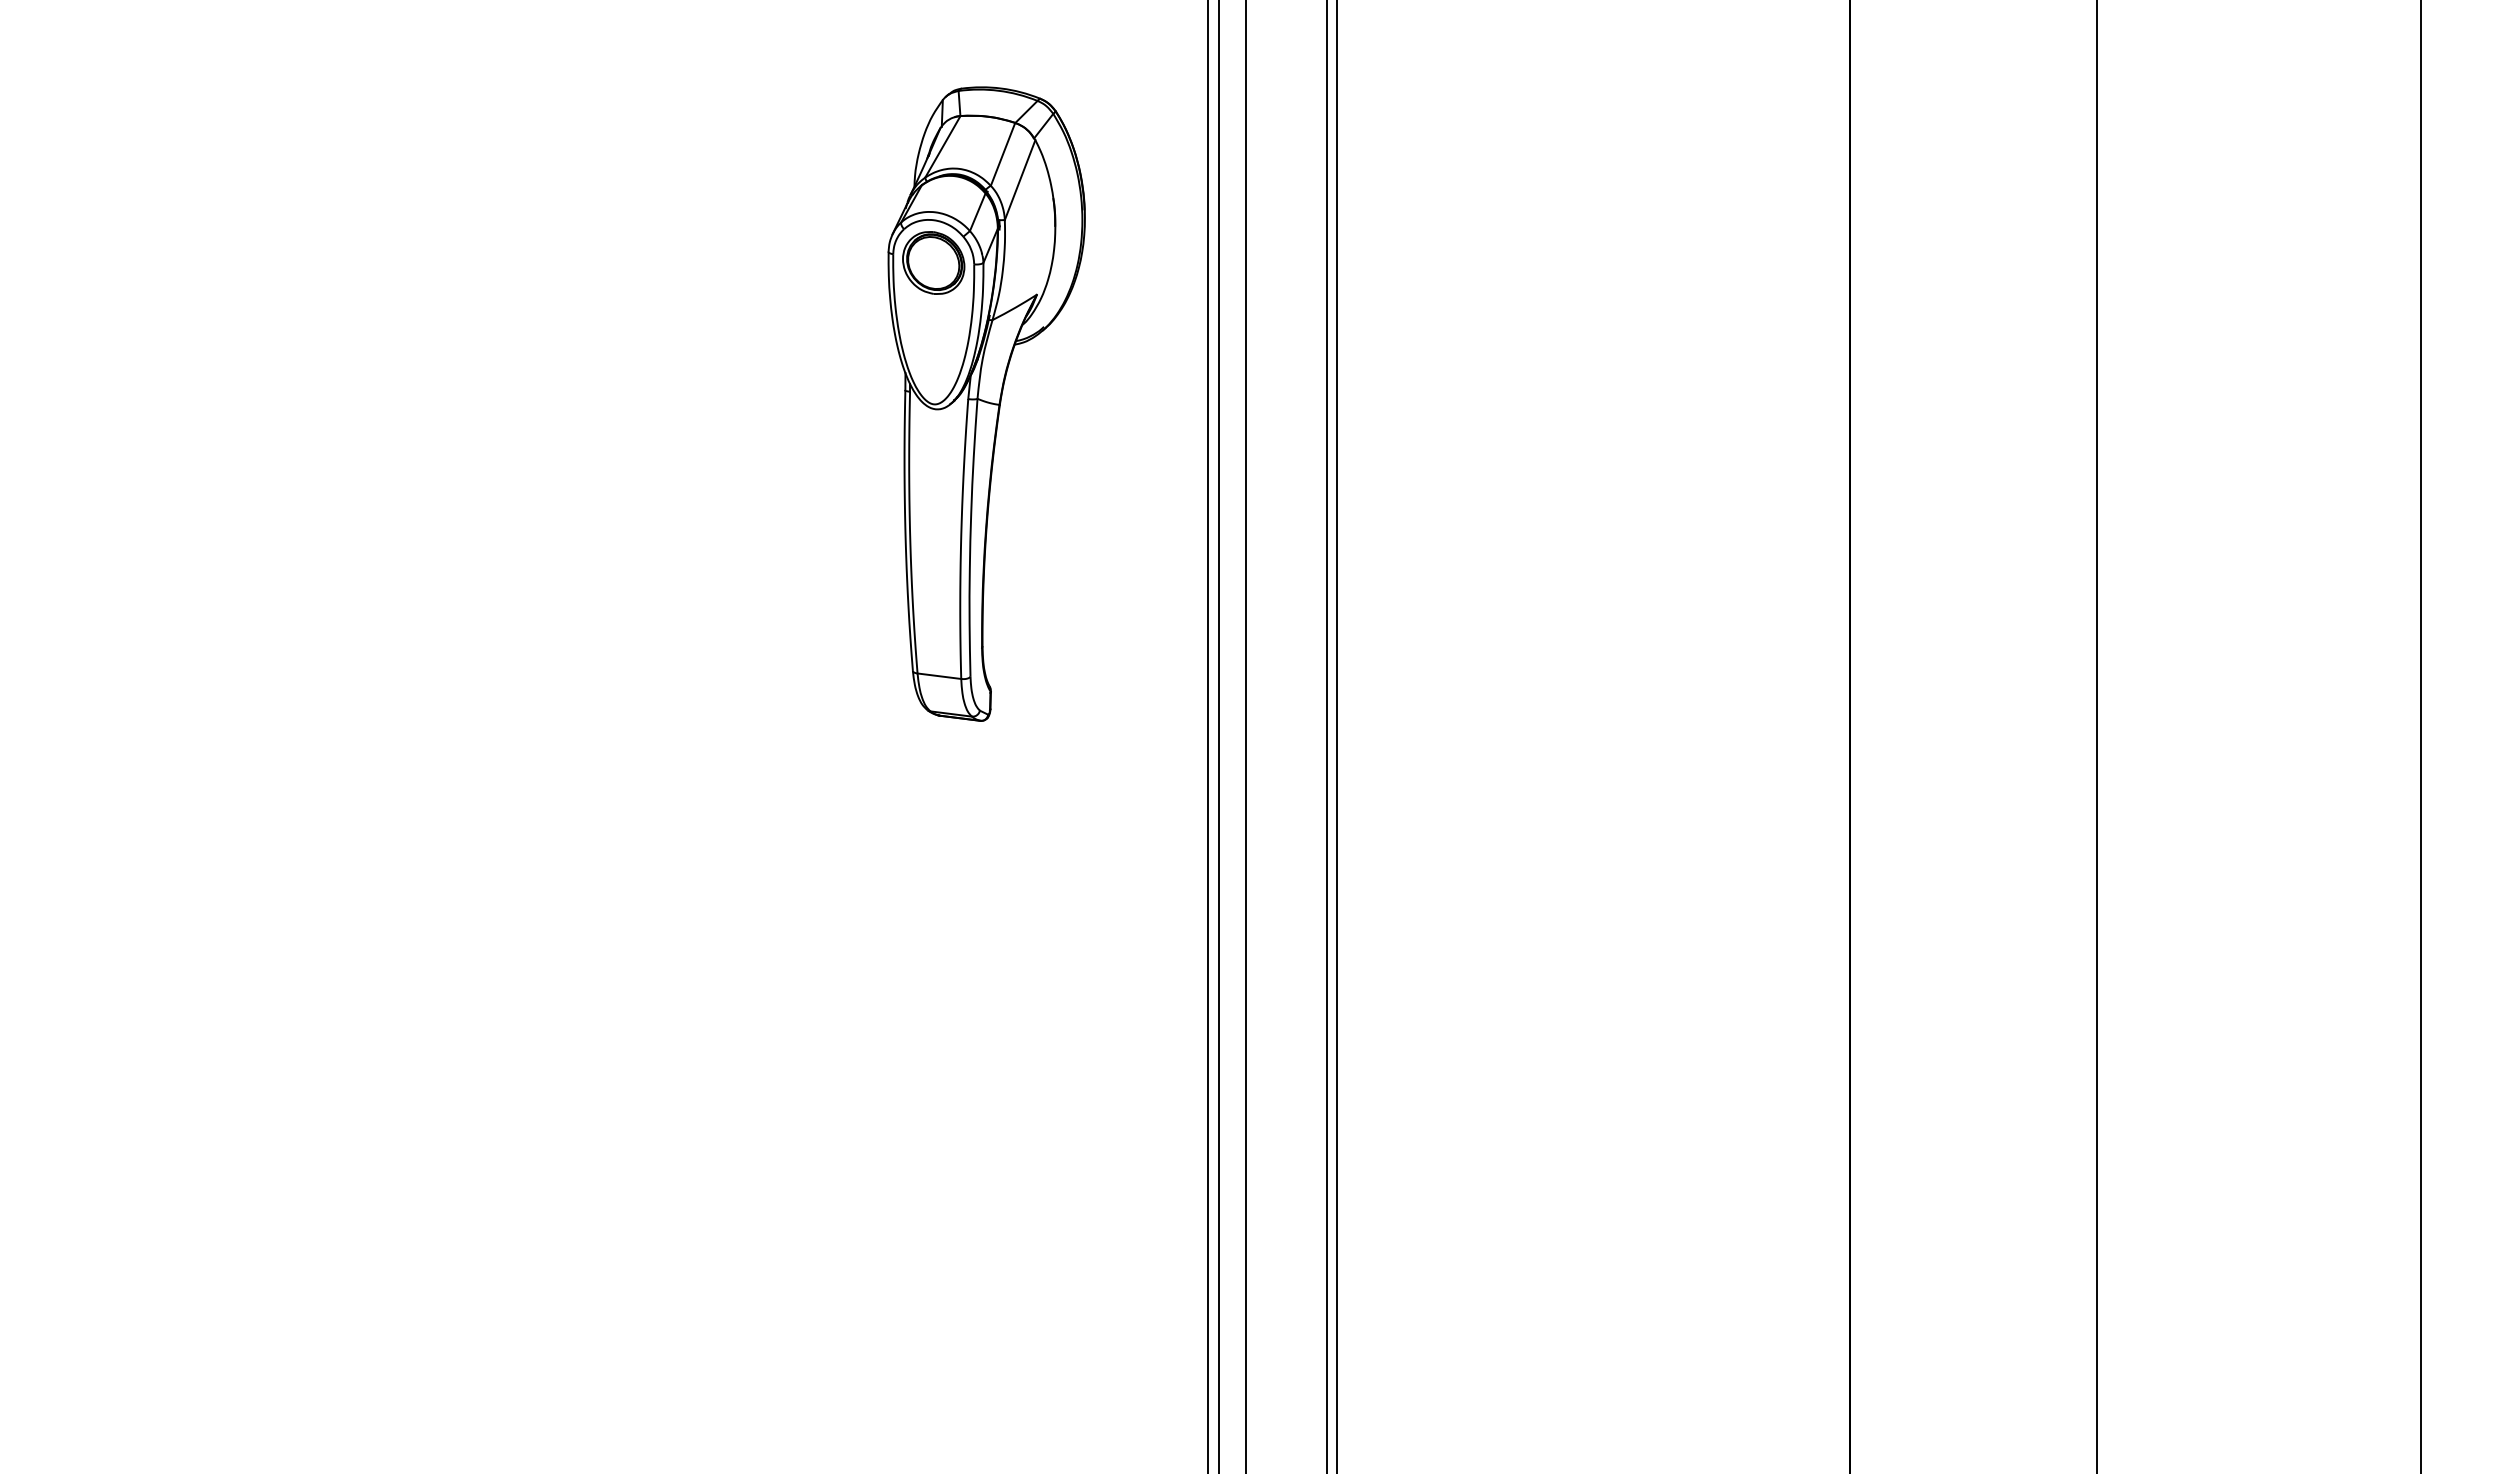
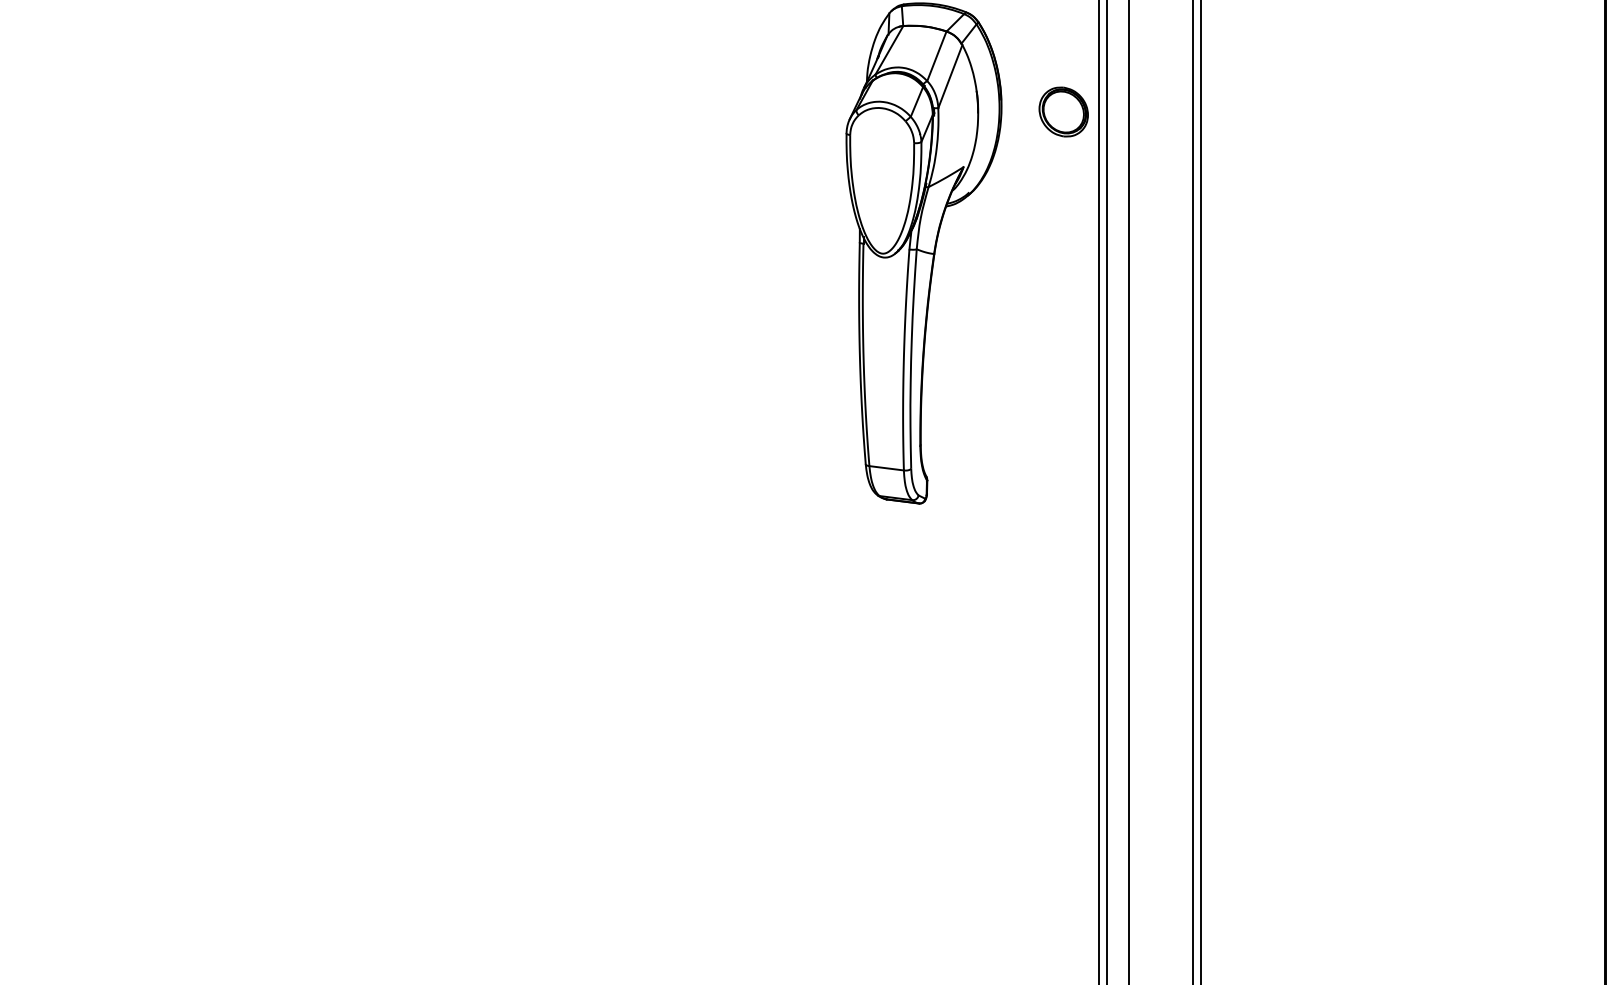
part: (933, 262) -> (1063, 111), moved

